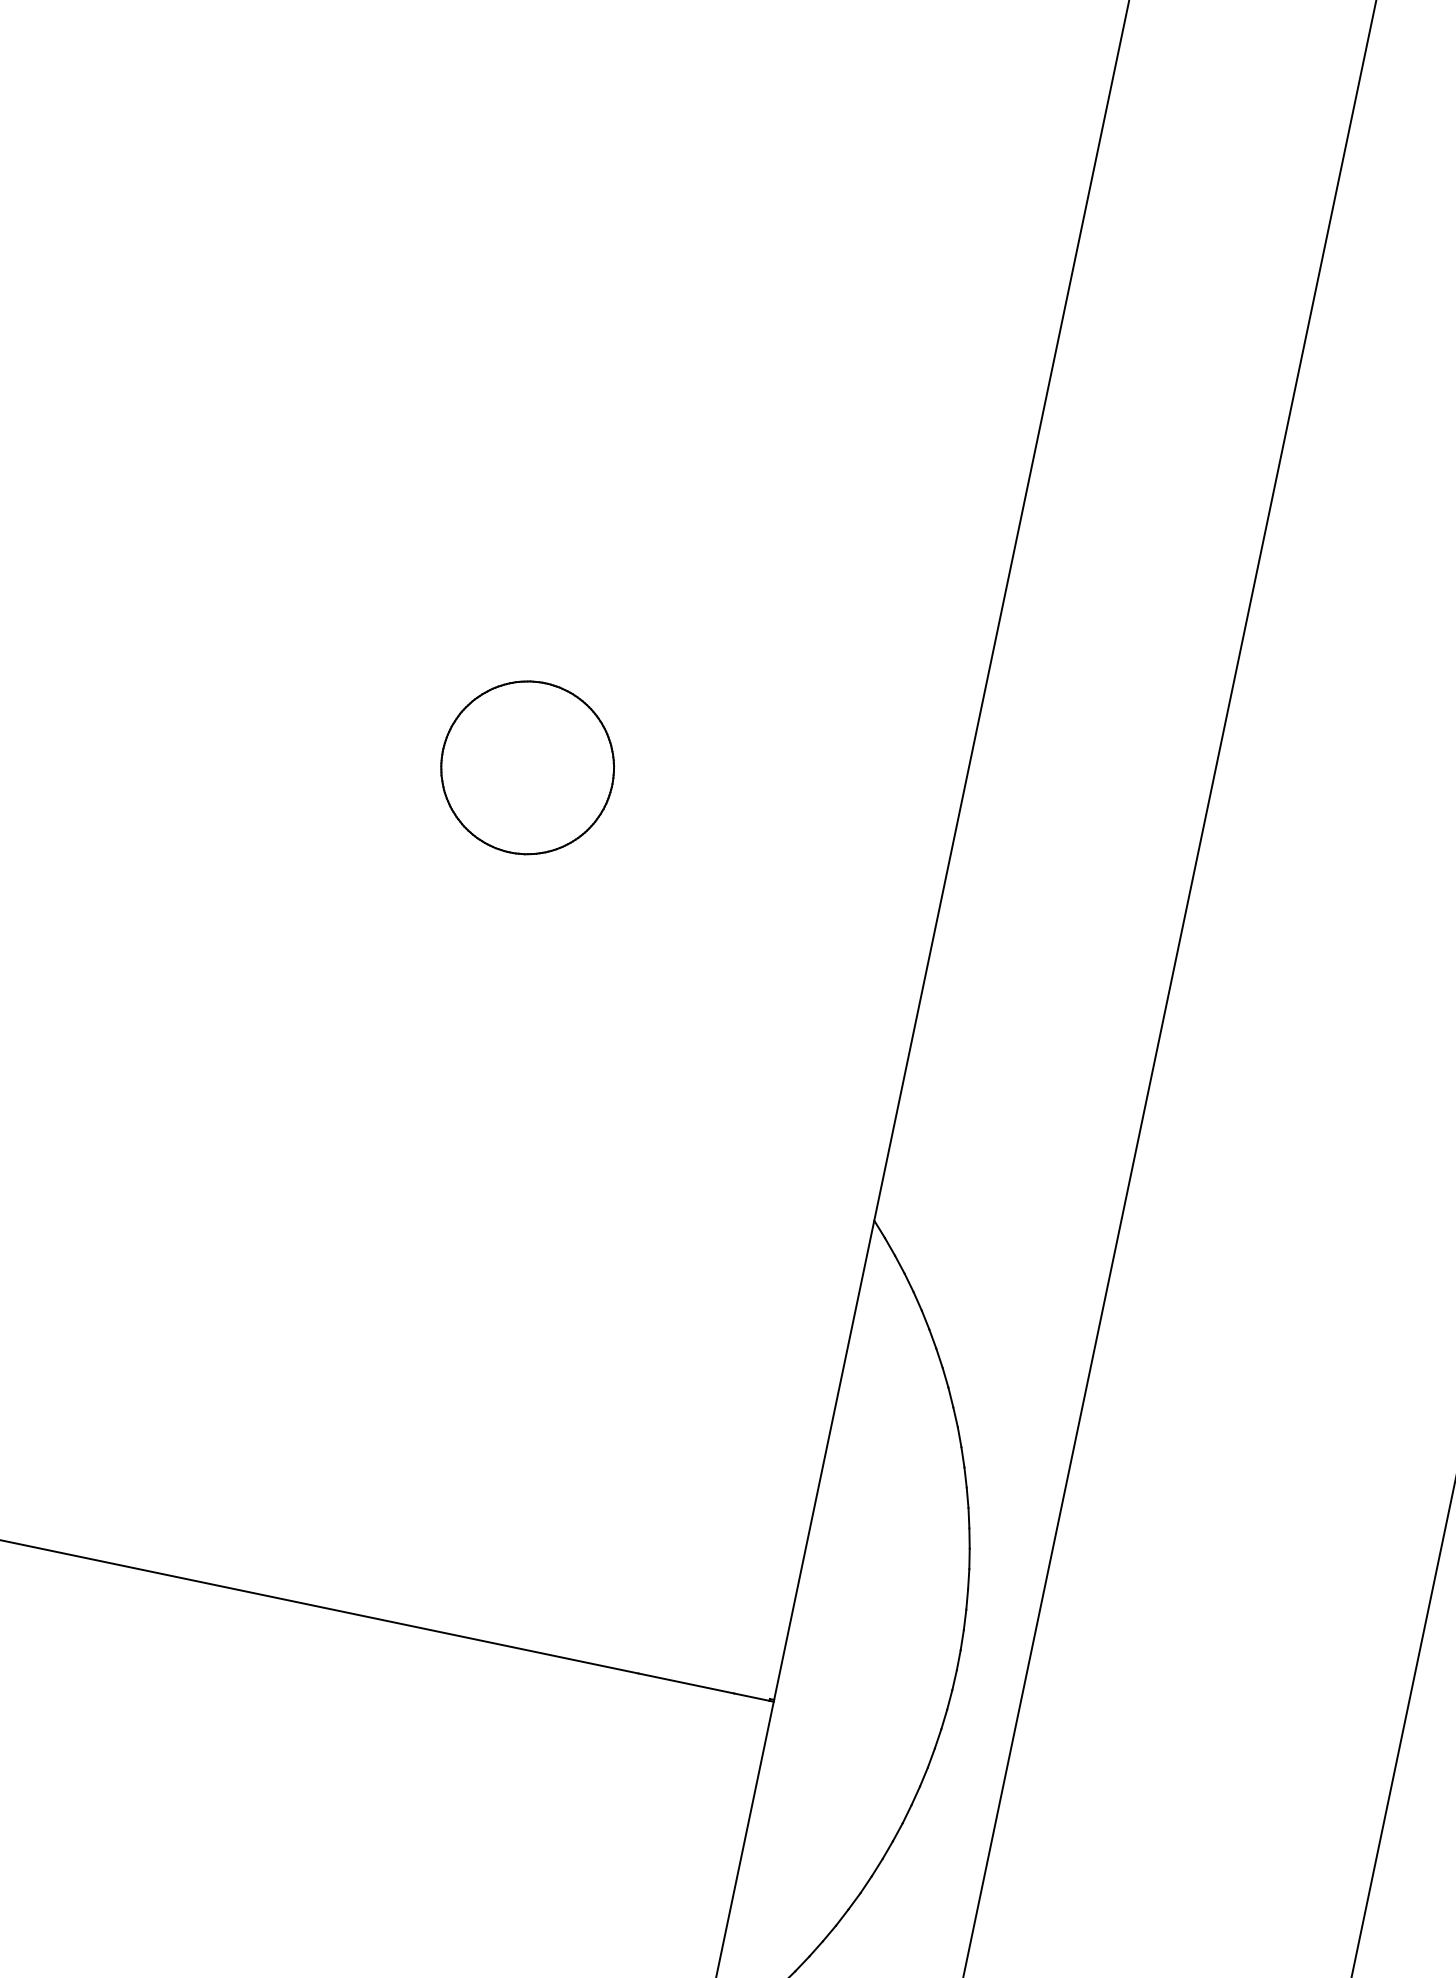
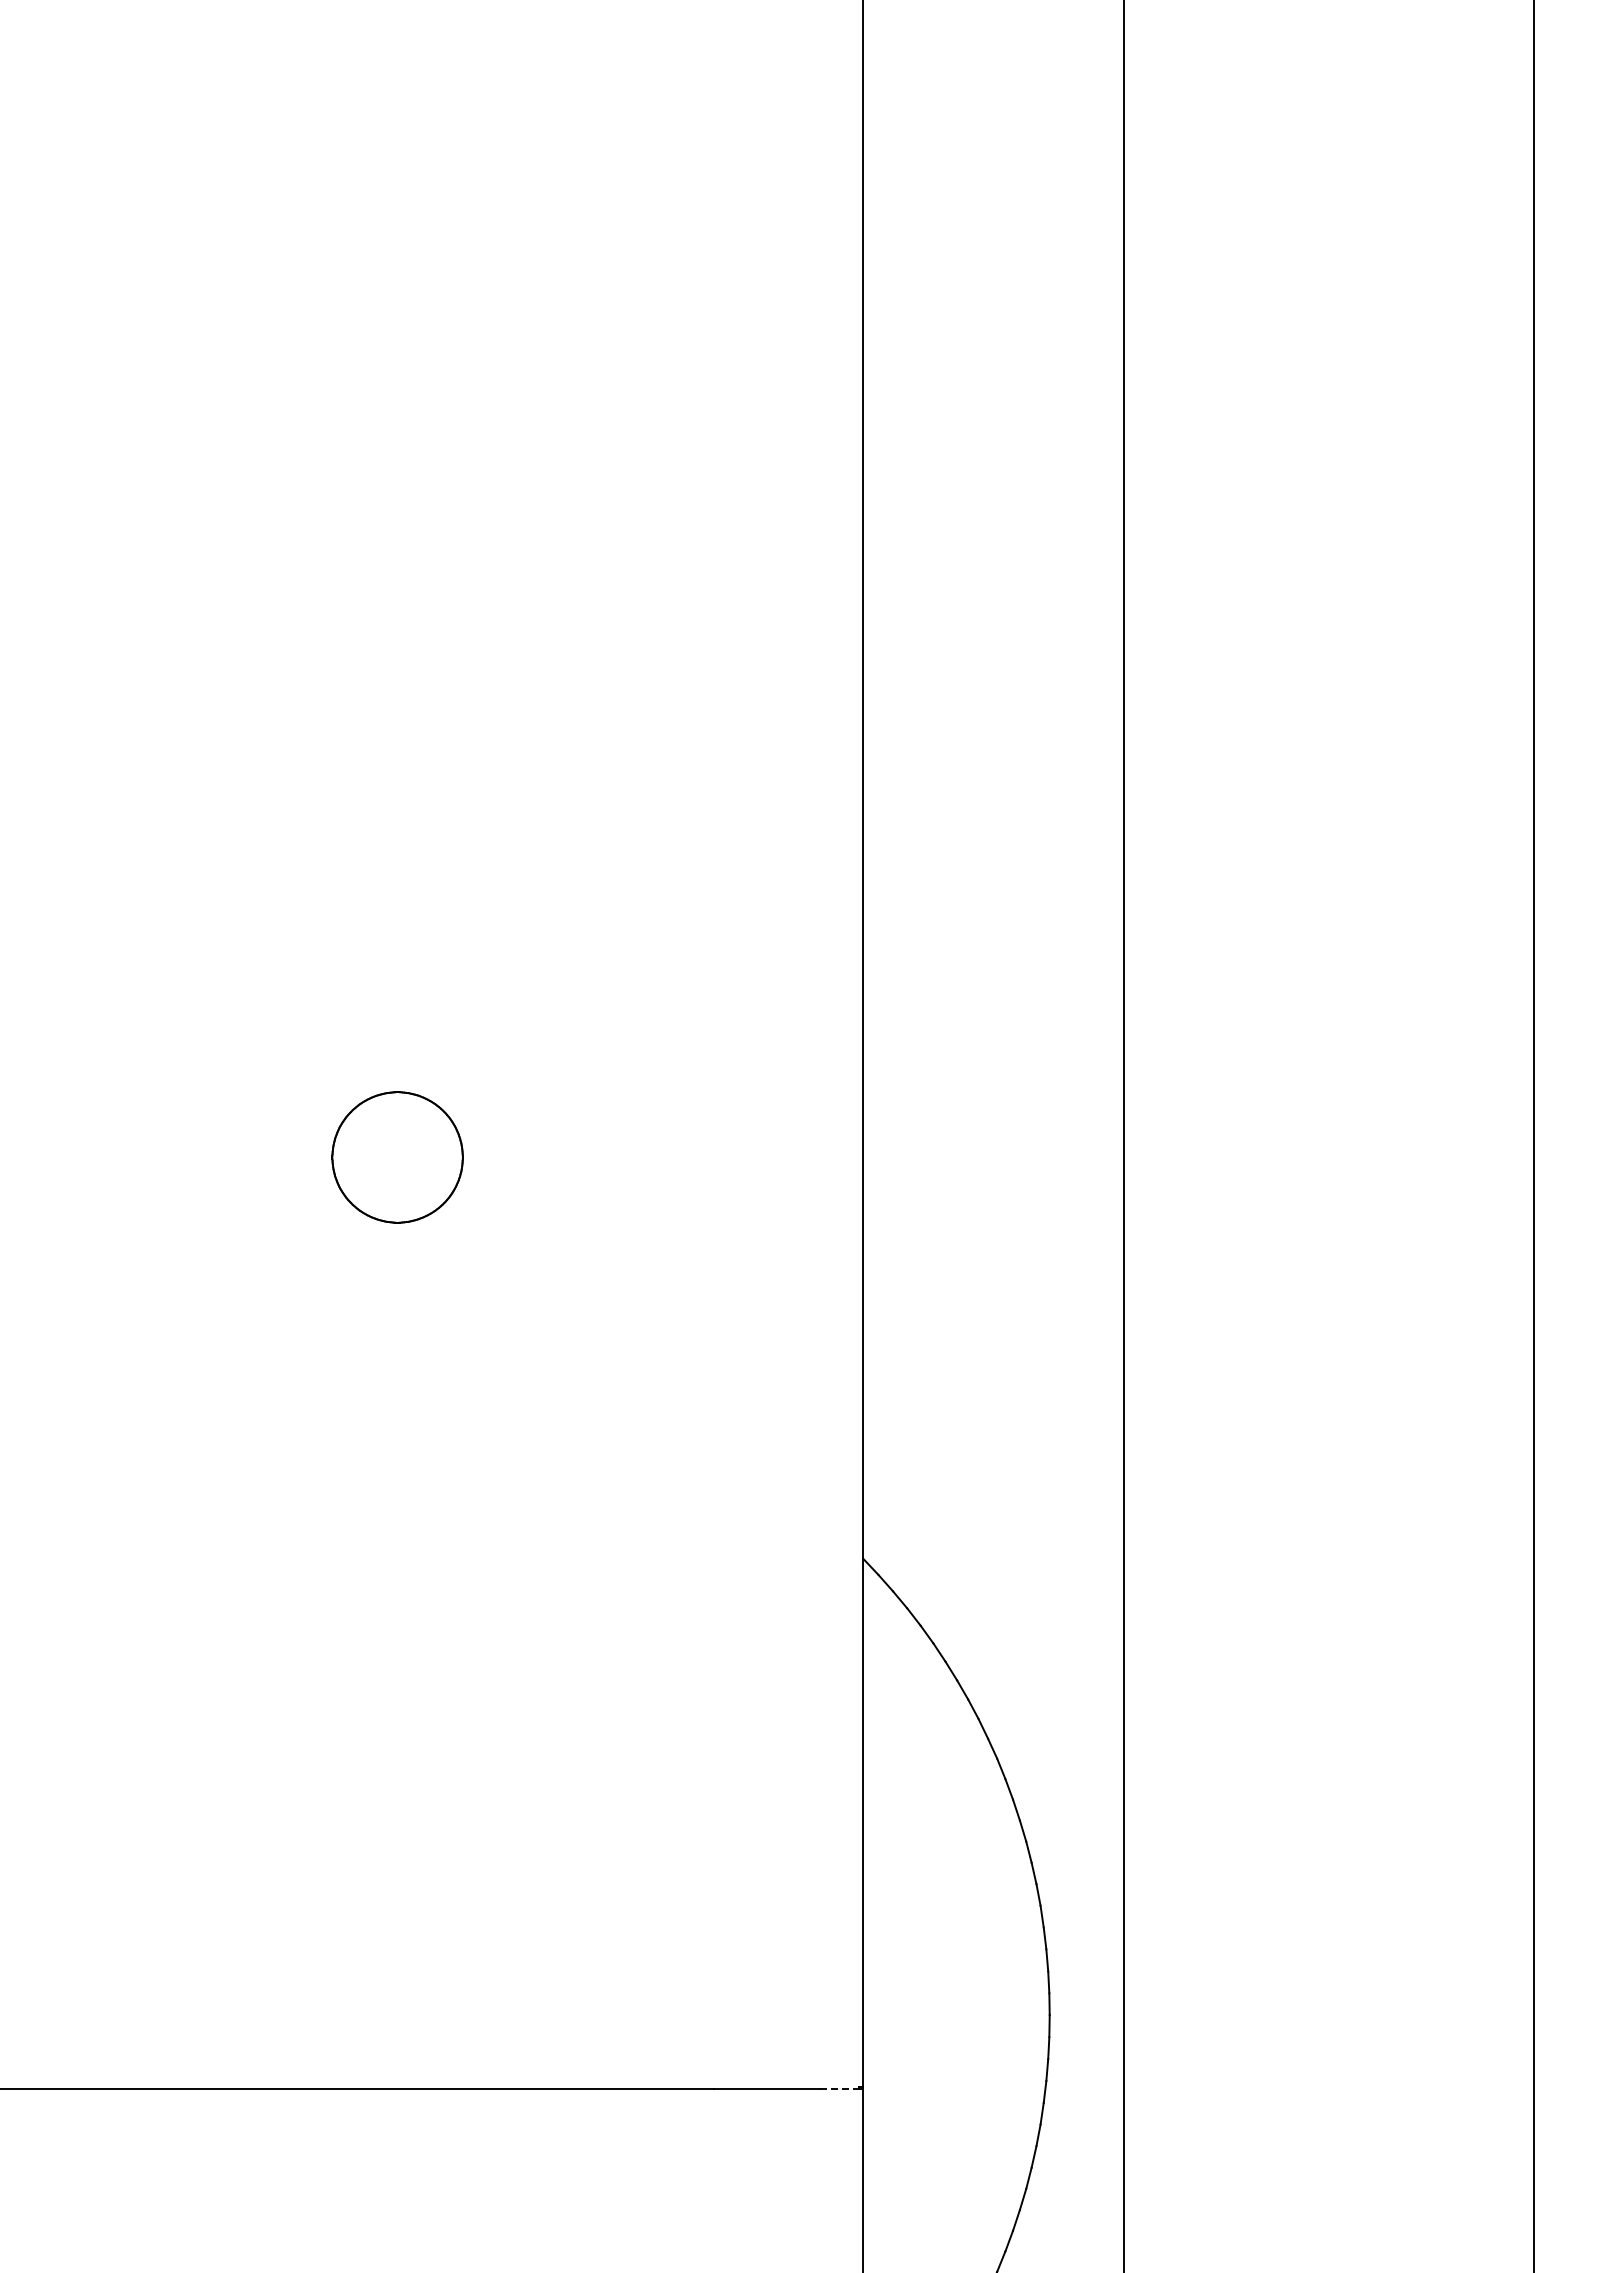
part: (527, 767) -> (397, 1157), size x0.7
line: (752, 1696) -> (839, 2088), solid -> dashed

